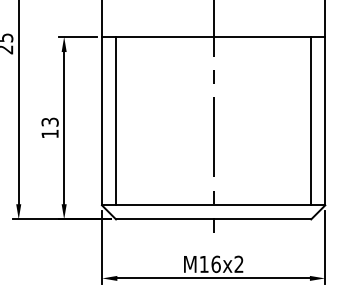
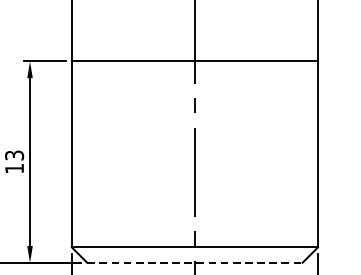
line: (116, 120) -> (87, 153), removed
line: (311, 120) -> (302, 153), removed
line: (213, 219) -> (194, 262), solid -> dashed

